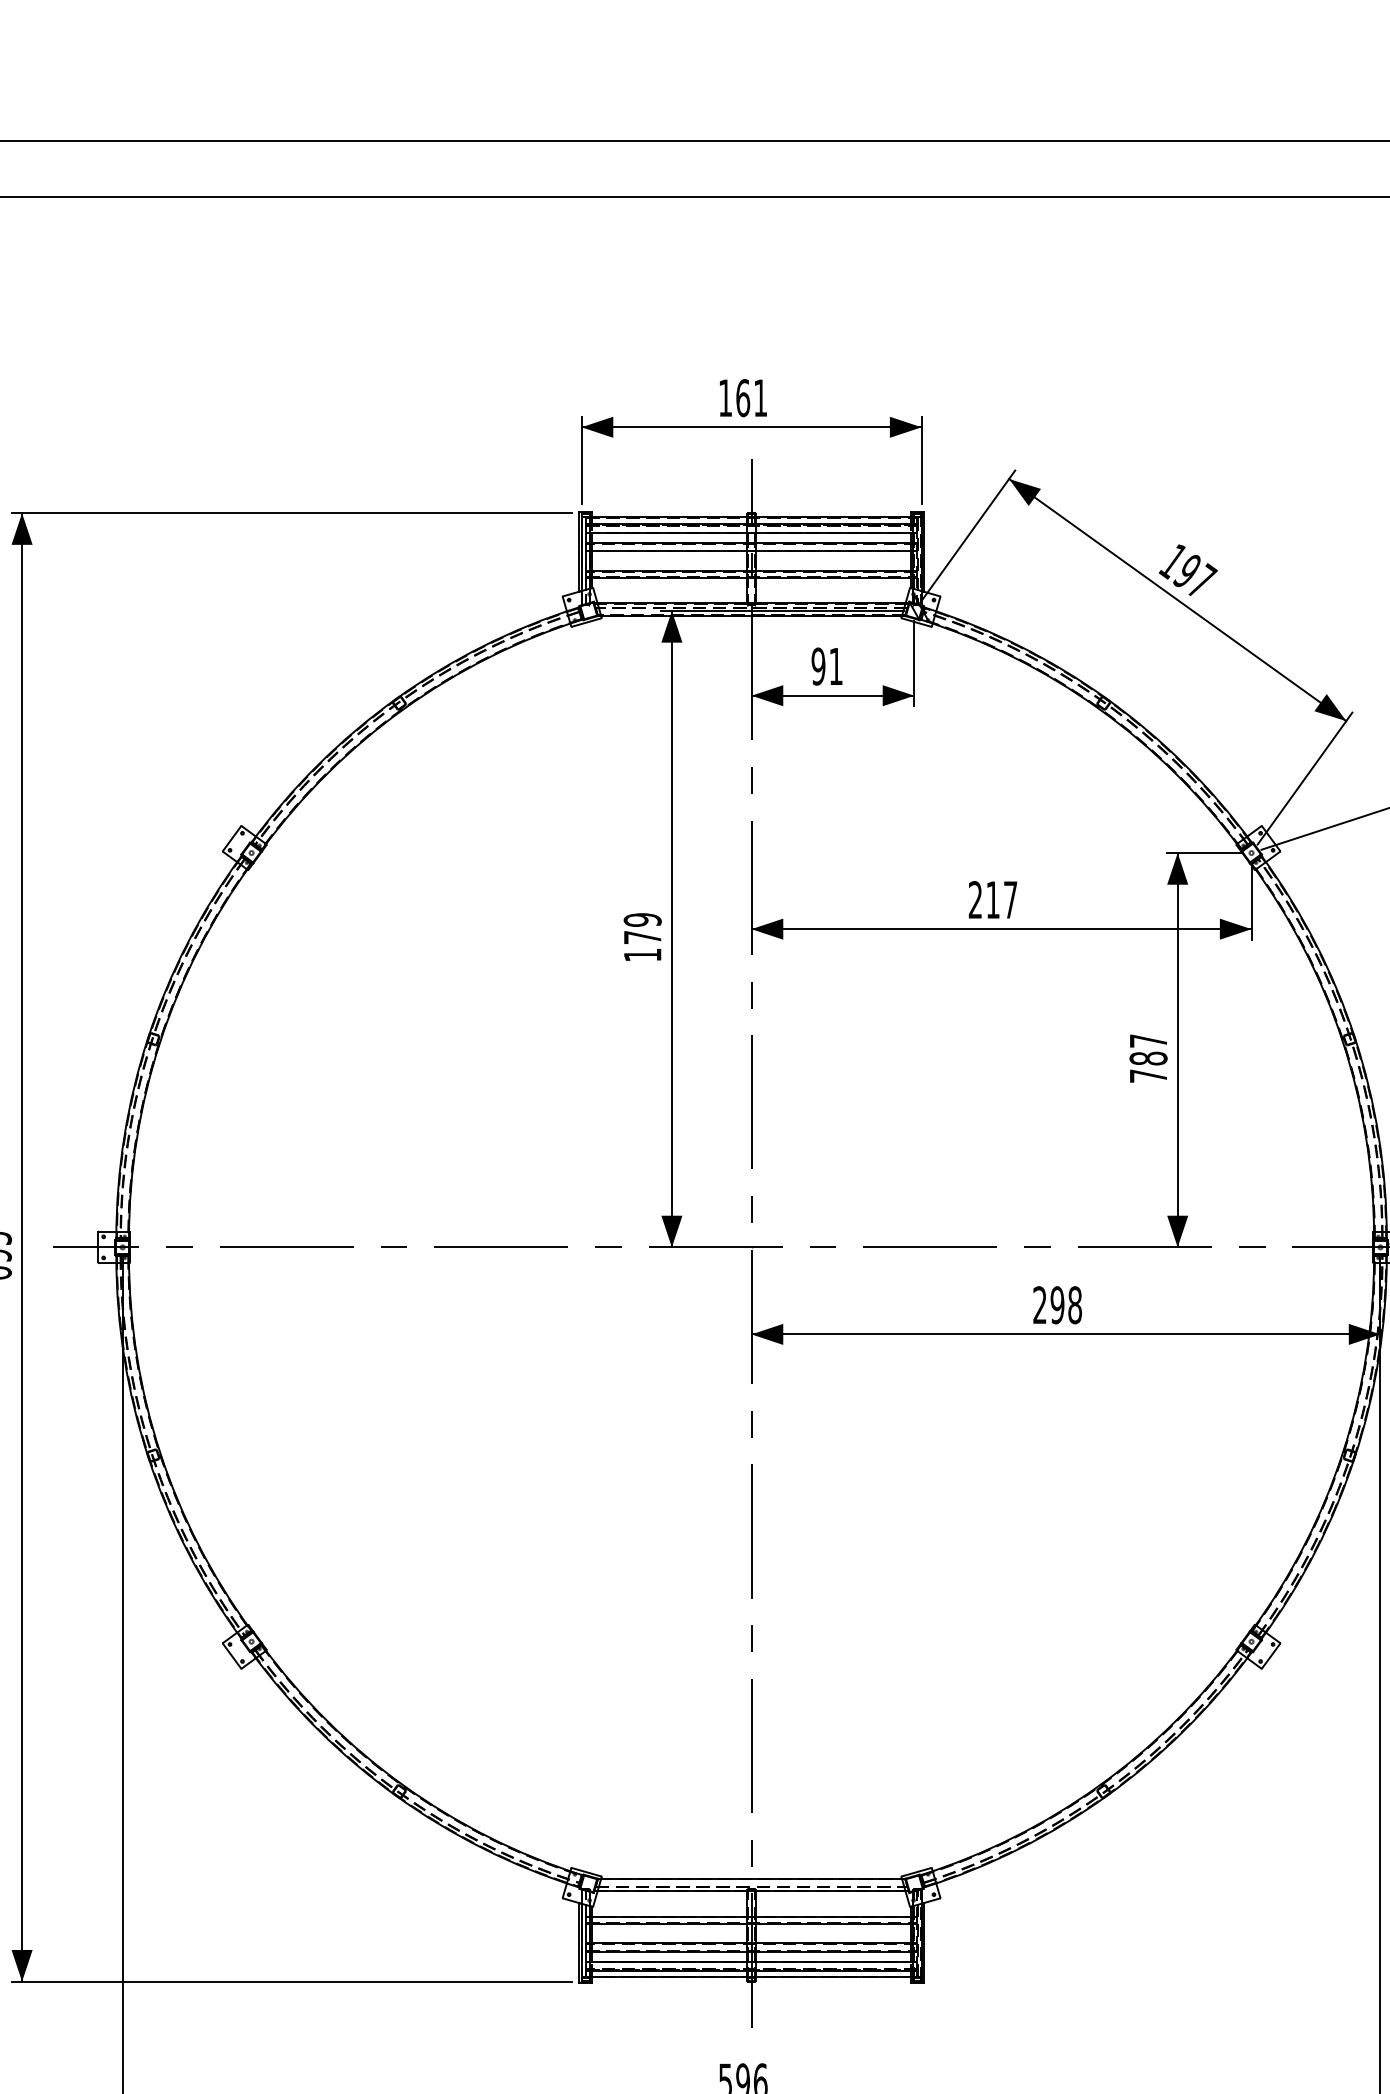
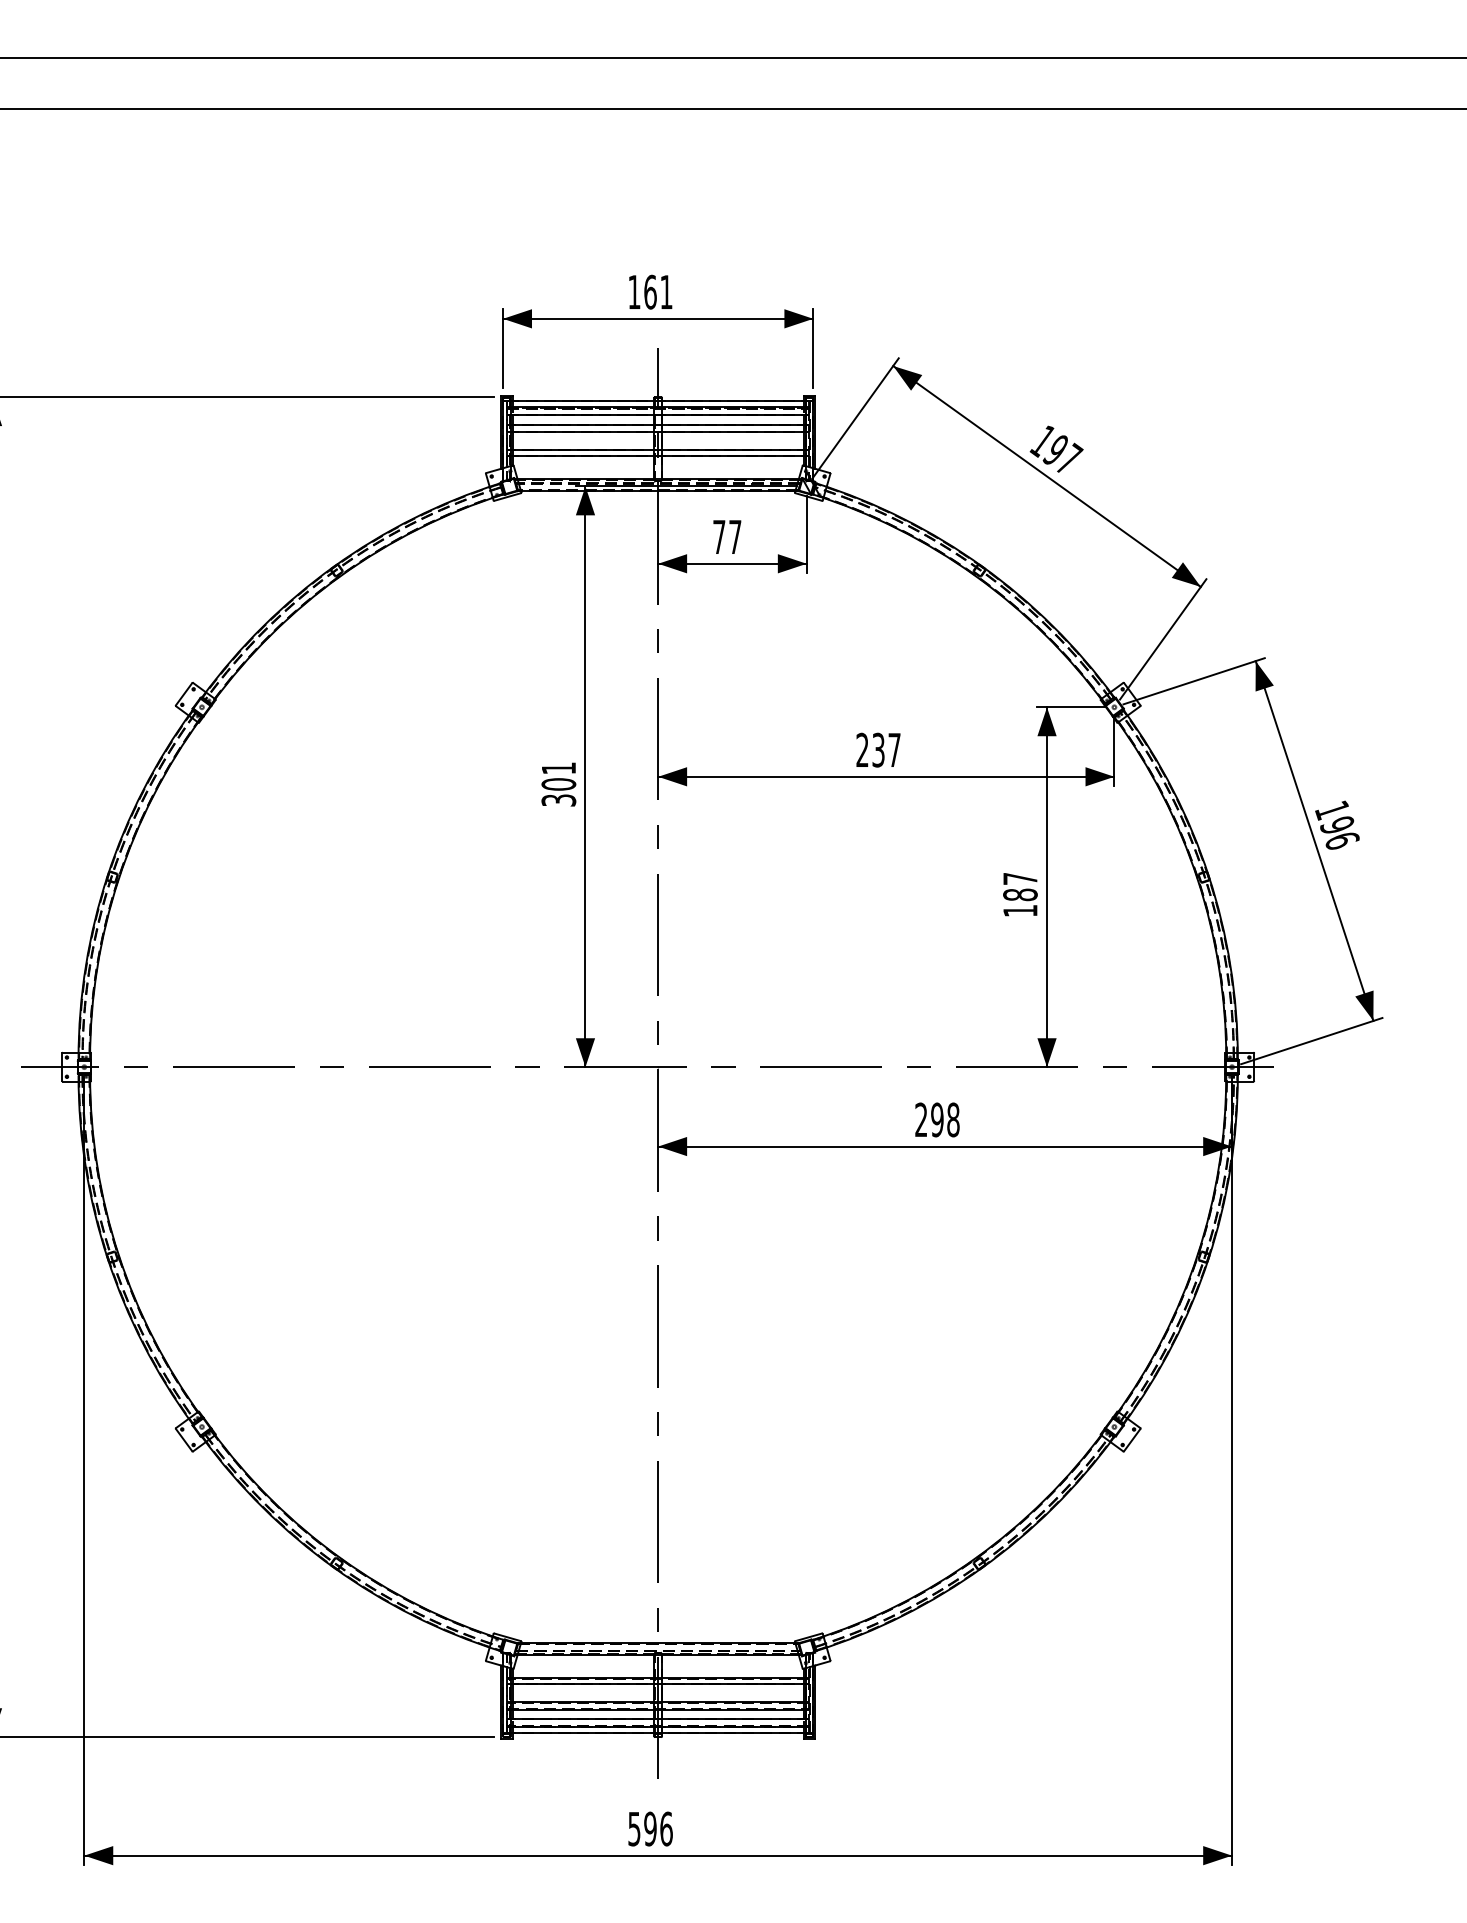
text: (827, 665) -> (727, 536), 91 -> 77
text: (993, 899) -> (878, 749), 217 -> 237
text: (642, 937) -> (558, 784), 179 -> 301
text: (1148, 1075) -> (1020, 910), 787 -> 187

